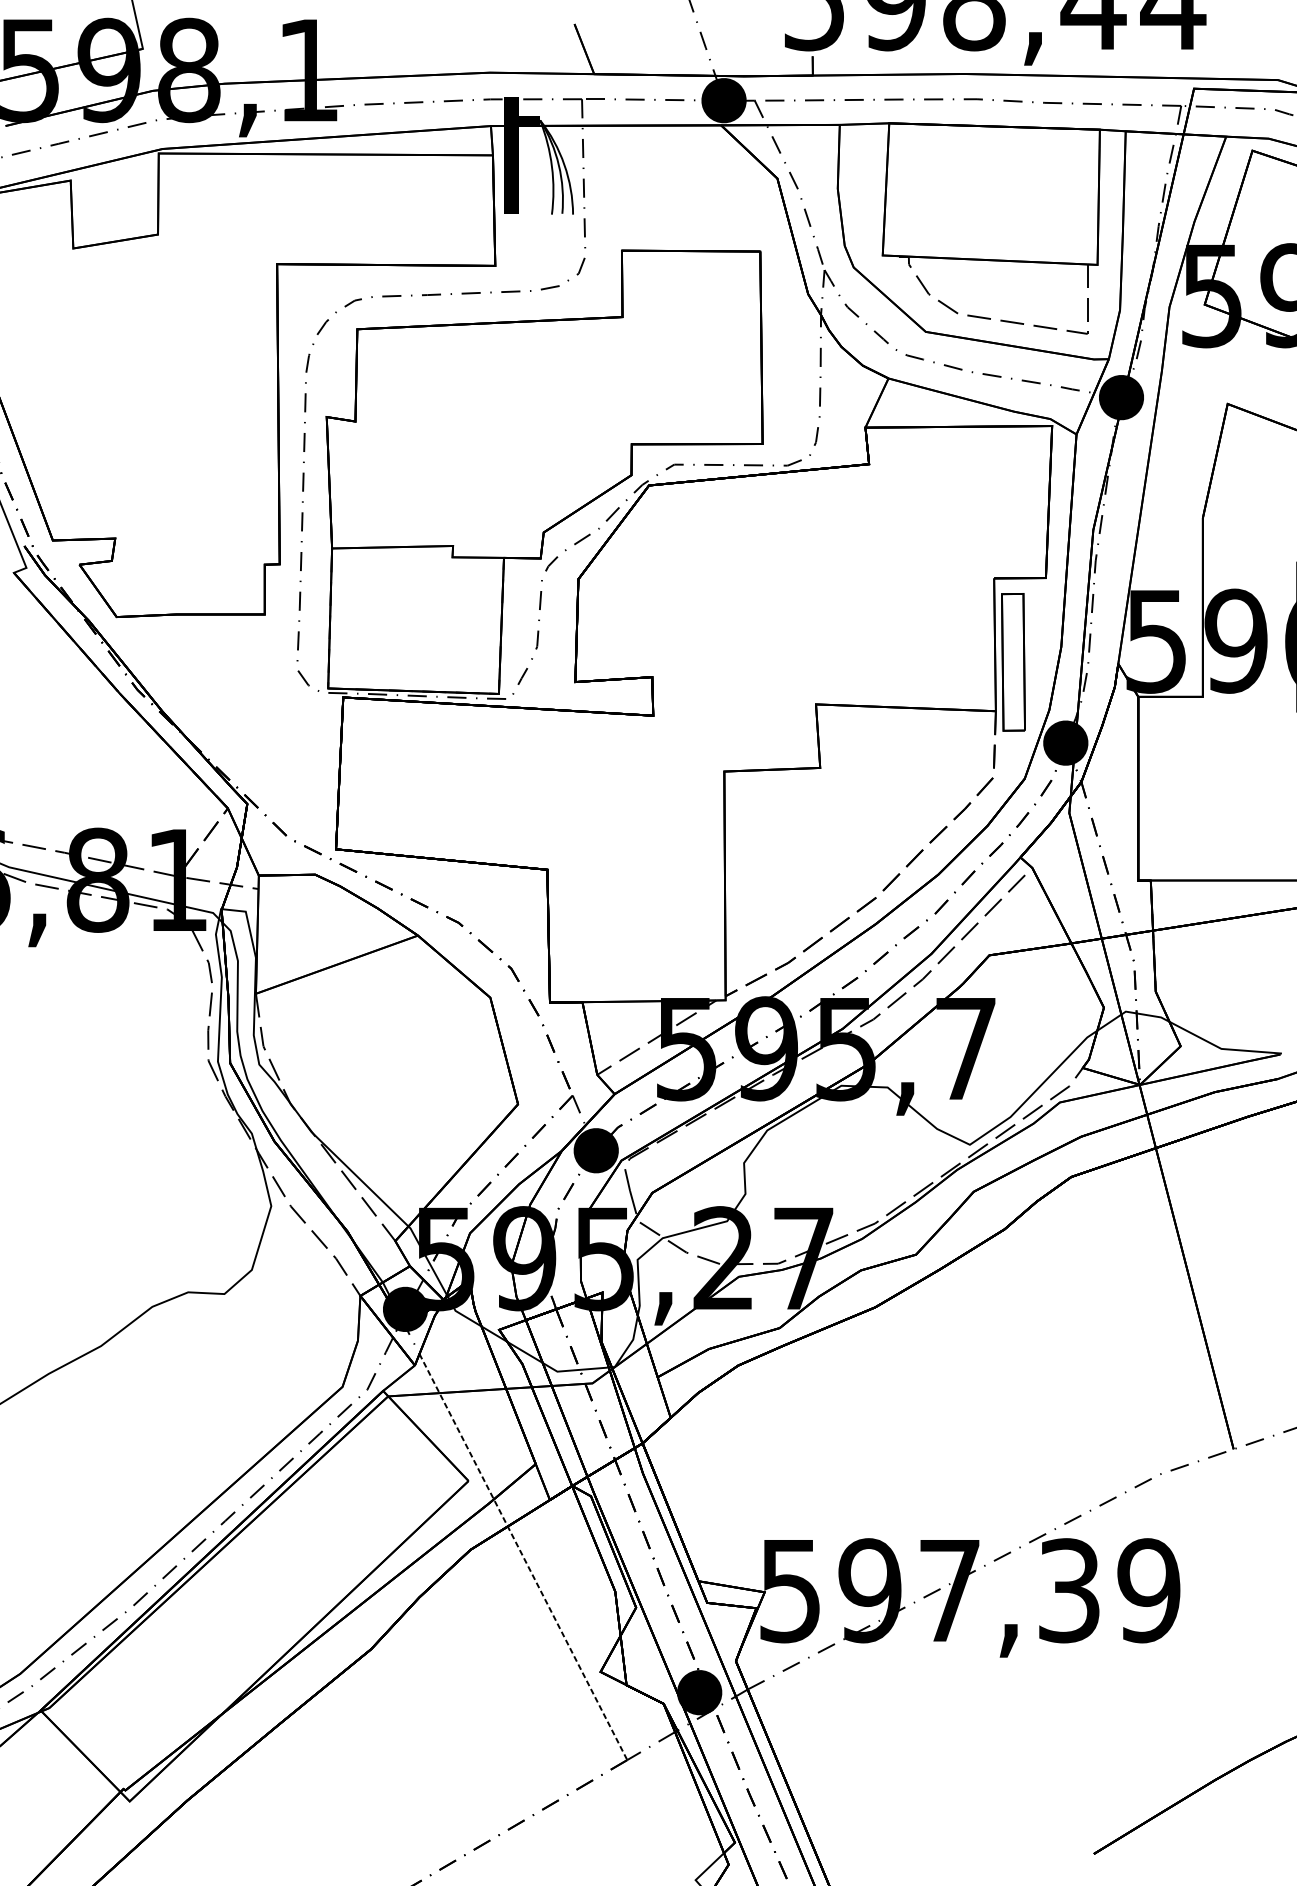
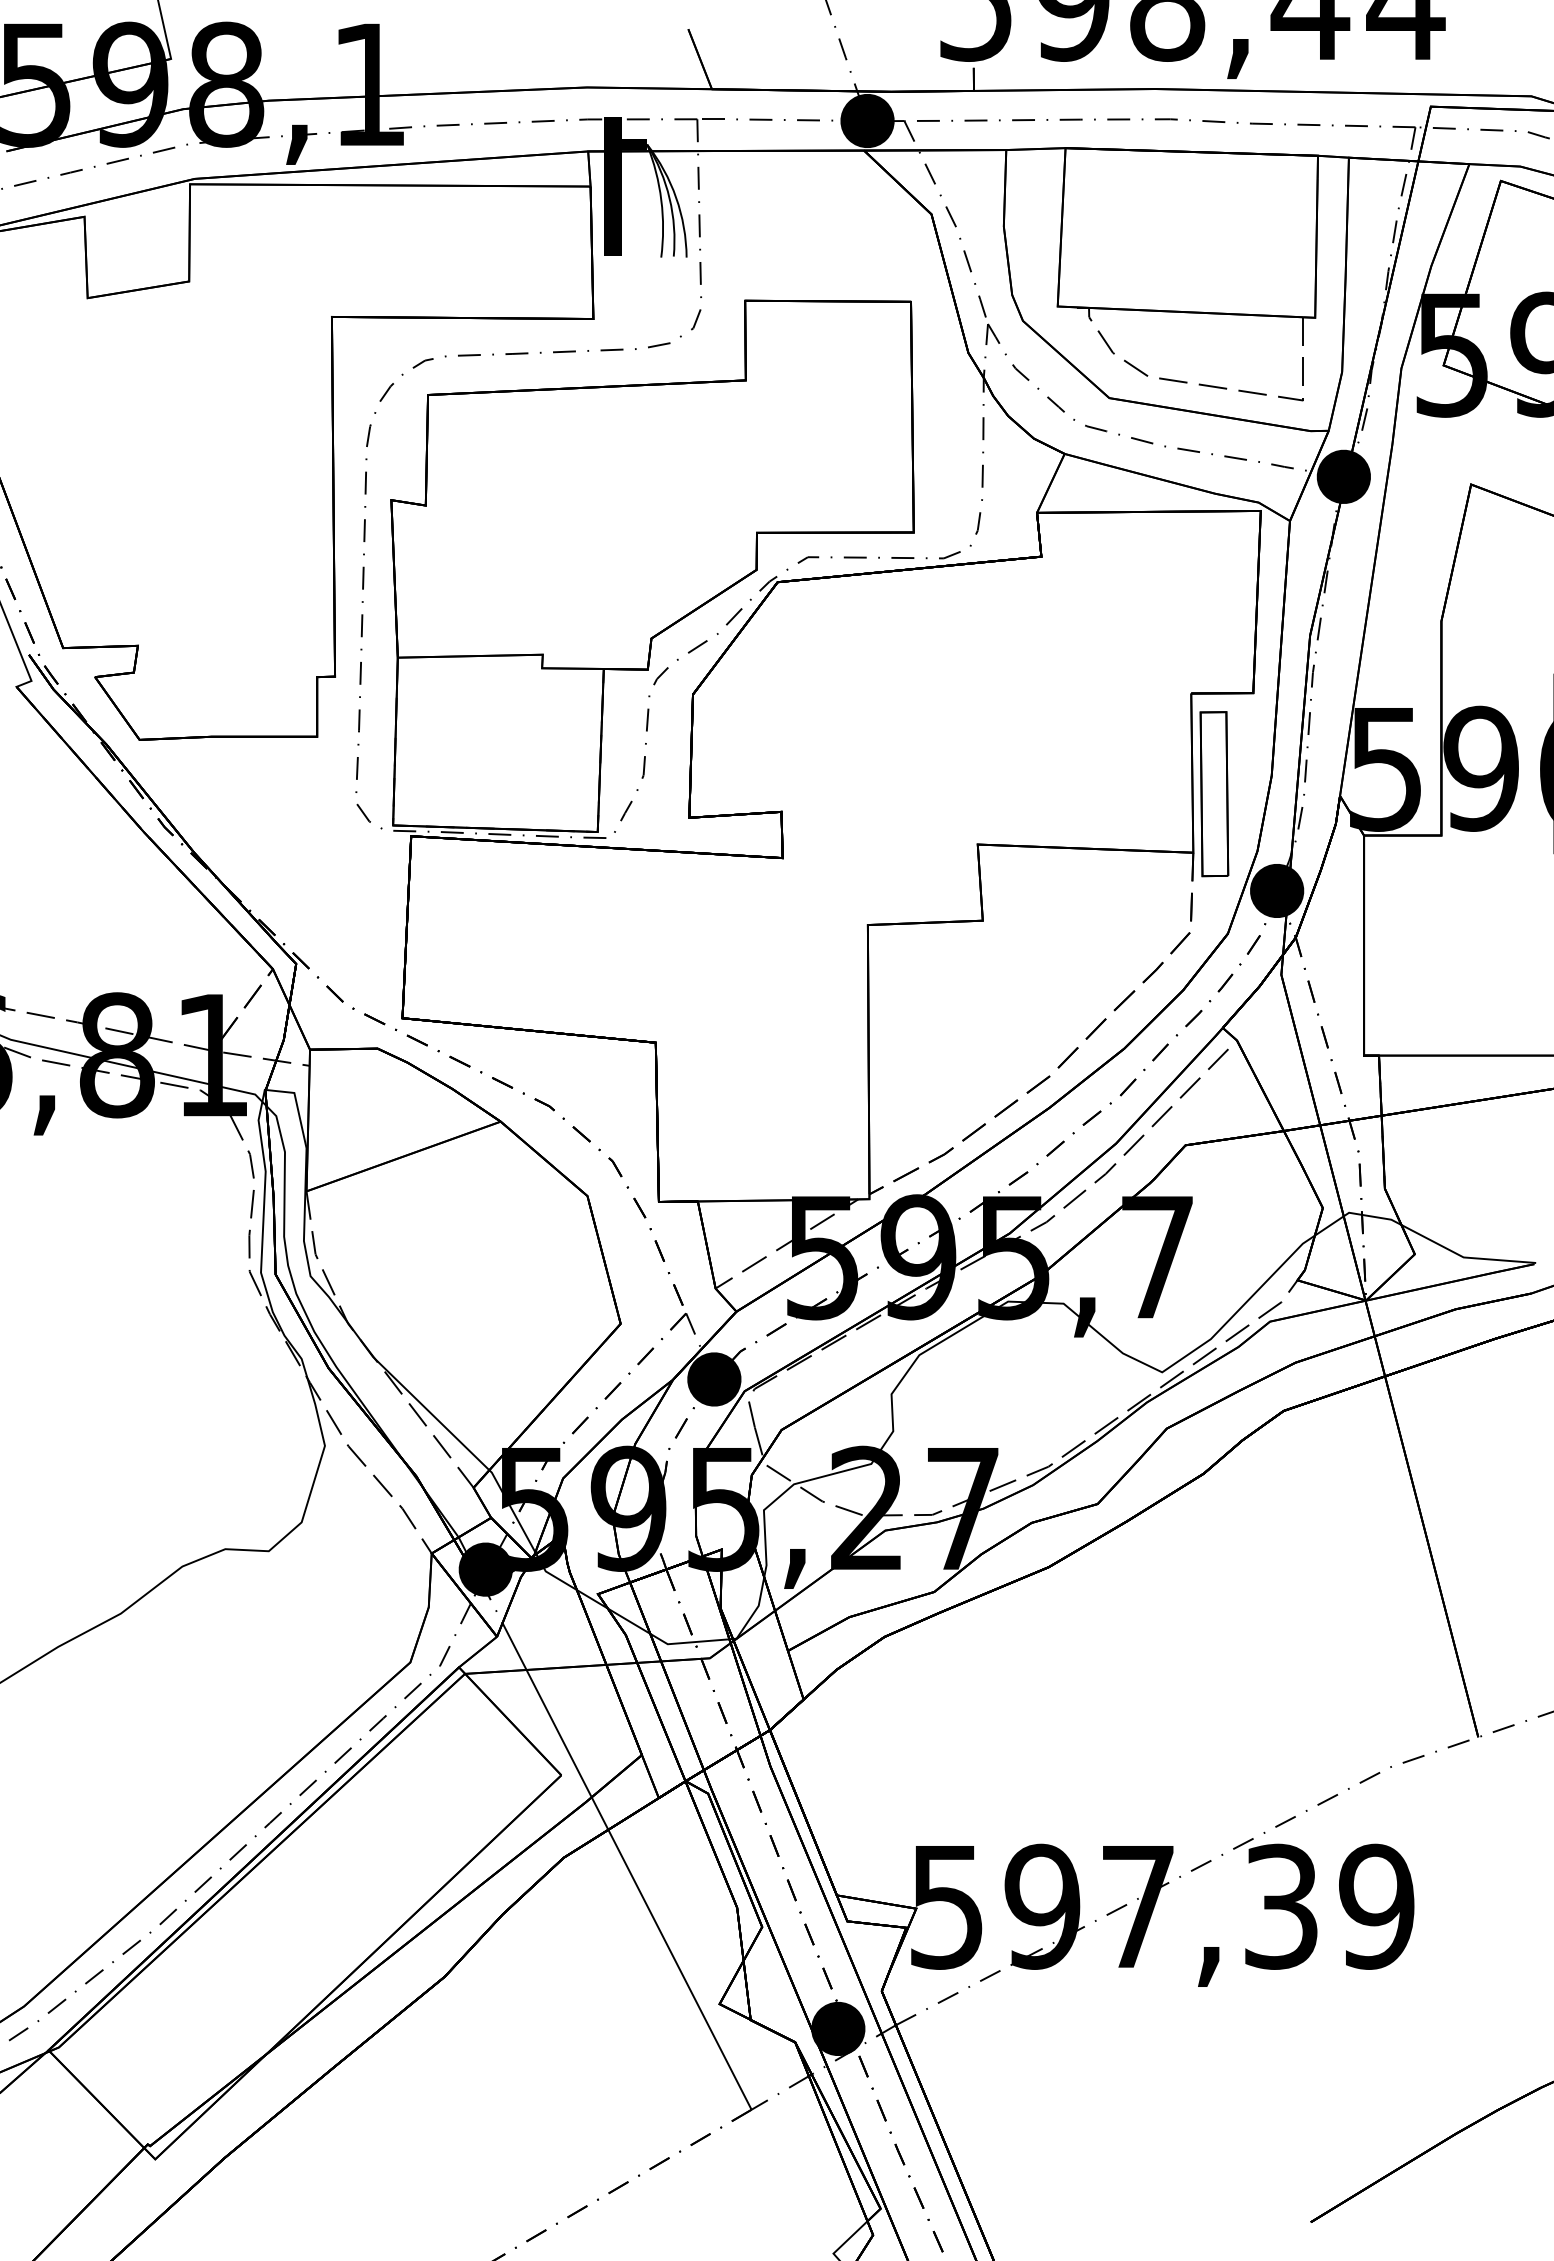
line: (523, 1557) -> (627, 1866), dashed -> solid

